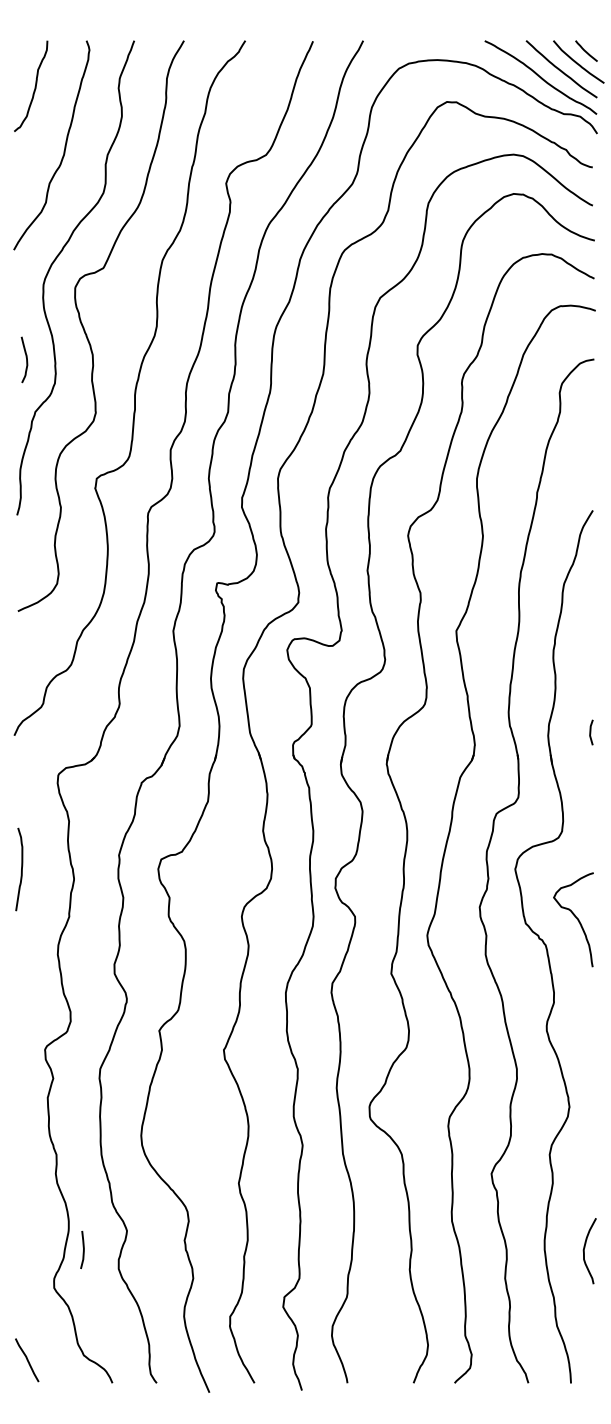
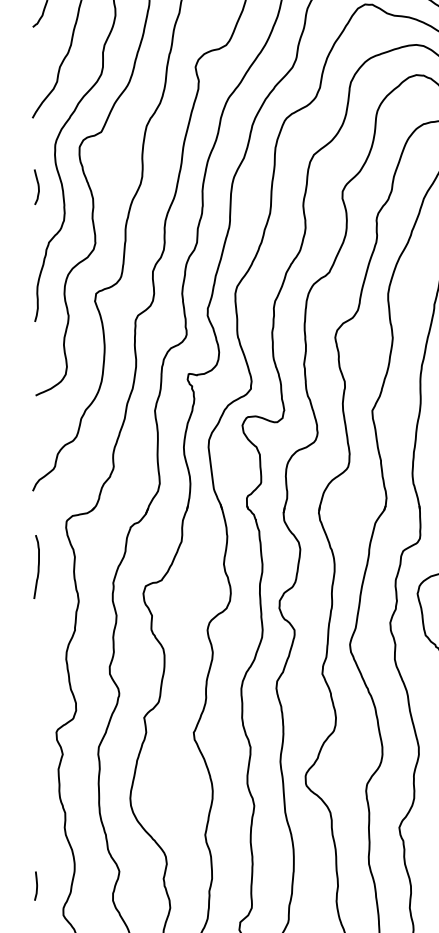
curve: (26, 359) -> (38, 186), moved
curve: (21, 869) -> (38, 567), moved
curve: (83, 1249) -> (36, 885), moved

